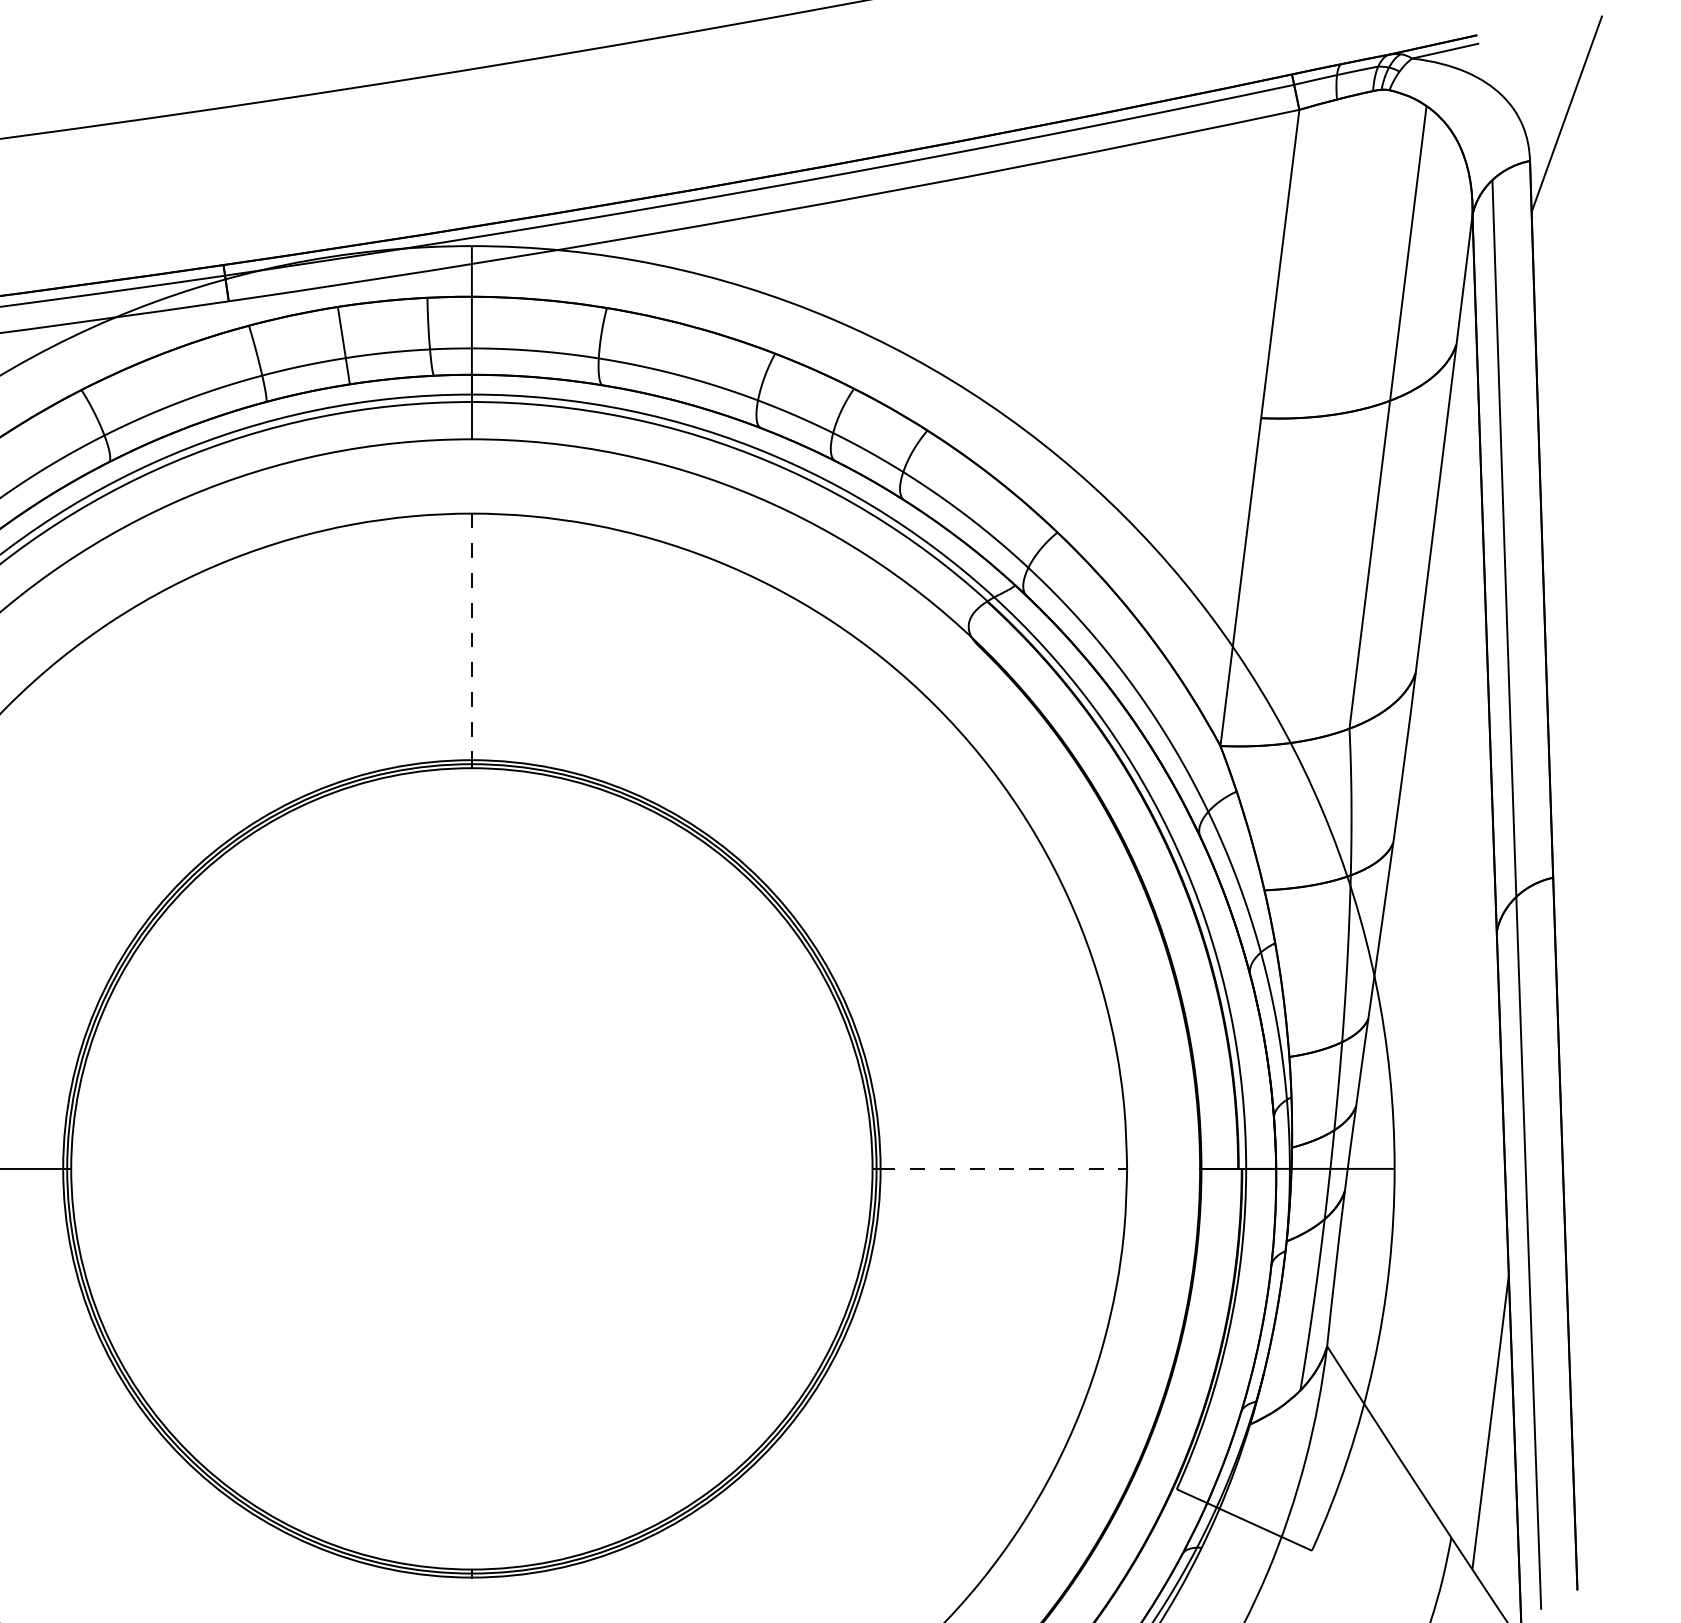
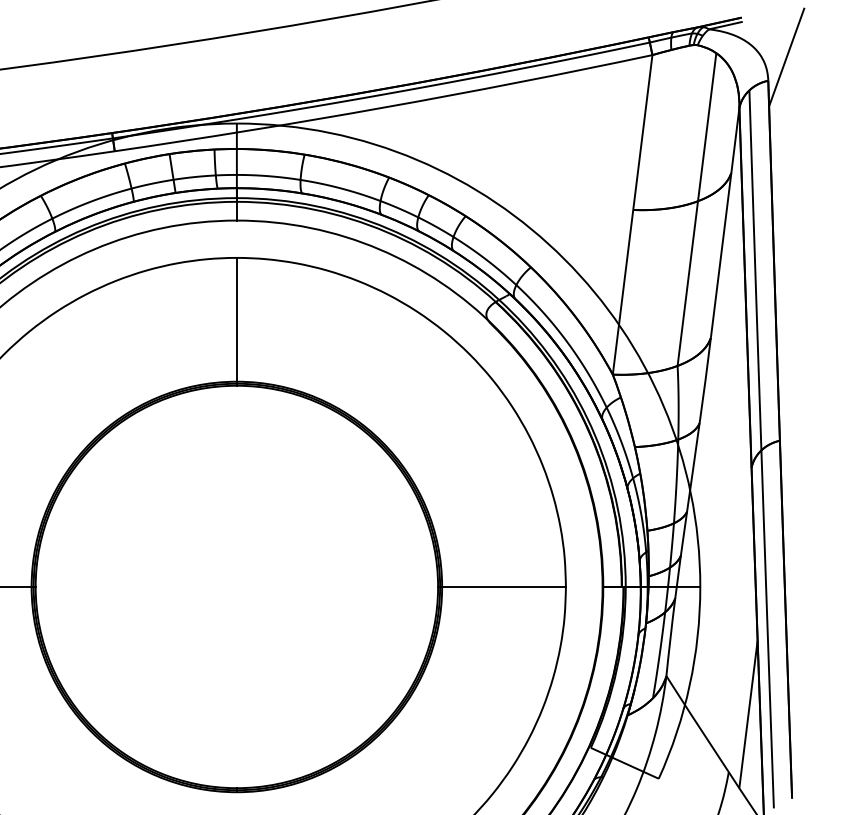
line: (471, 636) -> (236, 319), dashed -> solid
line: (1004, 1167) -> (504, 586), dashed -> solid

